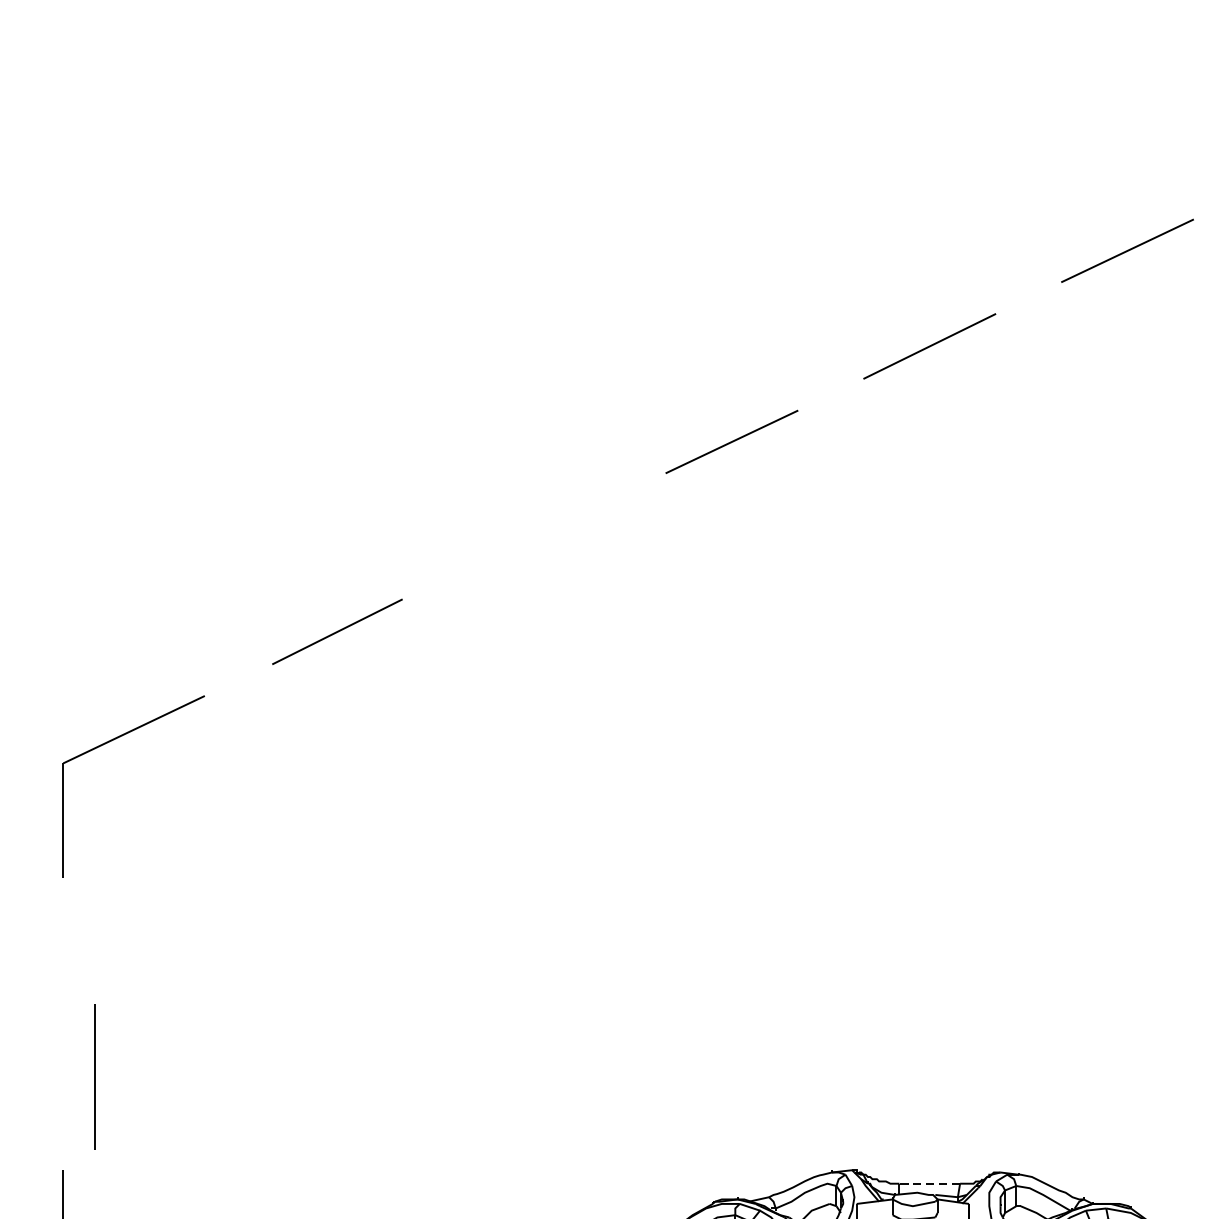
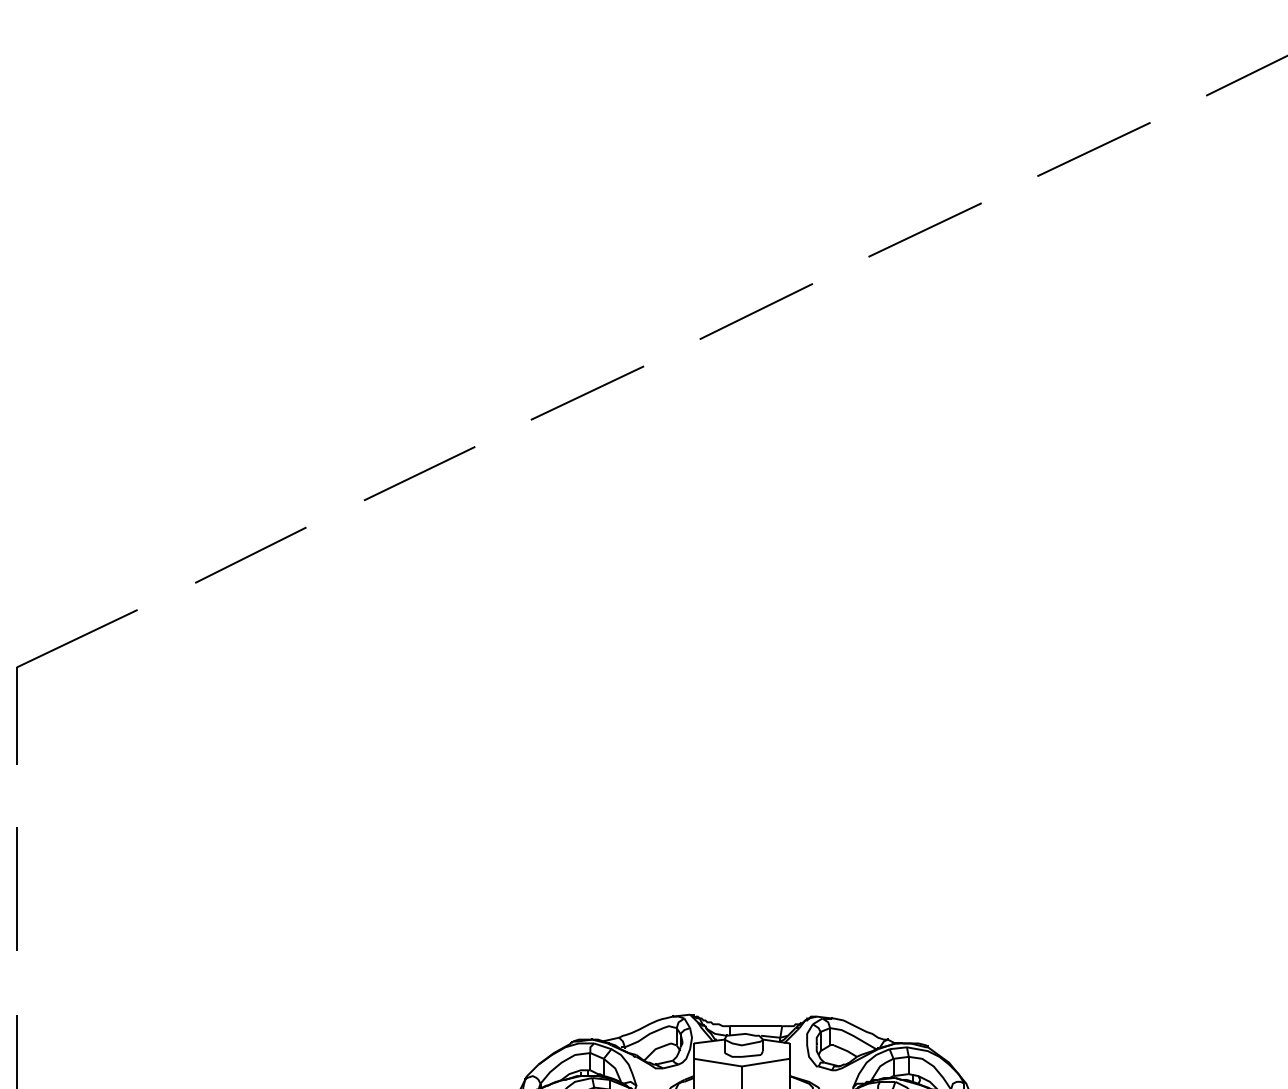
line: (535, 536) -> (419, 473), added
line: (94, 1076) -> (16, 888), moved
line: (929, 1184) -> (756, 1026), dashed -> solid

